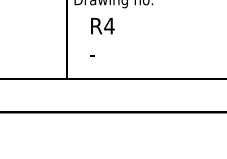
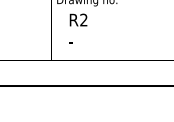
text: (108, 25) -> (83, 19), R4 -> R2

